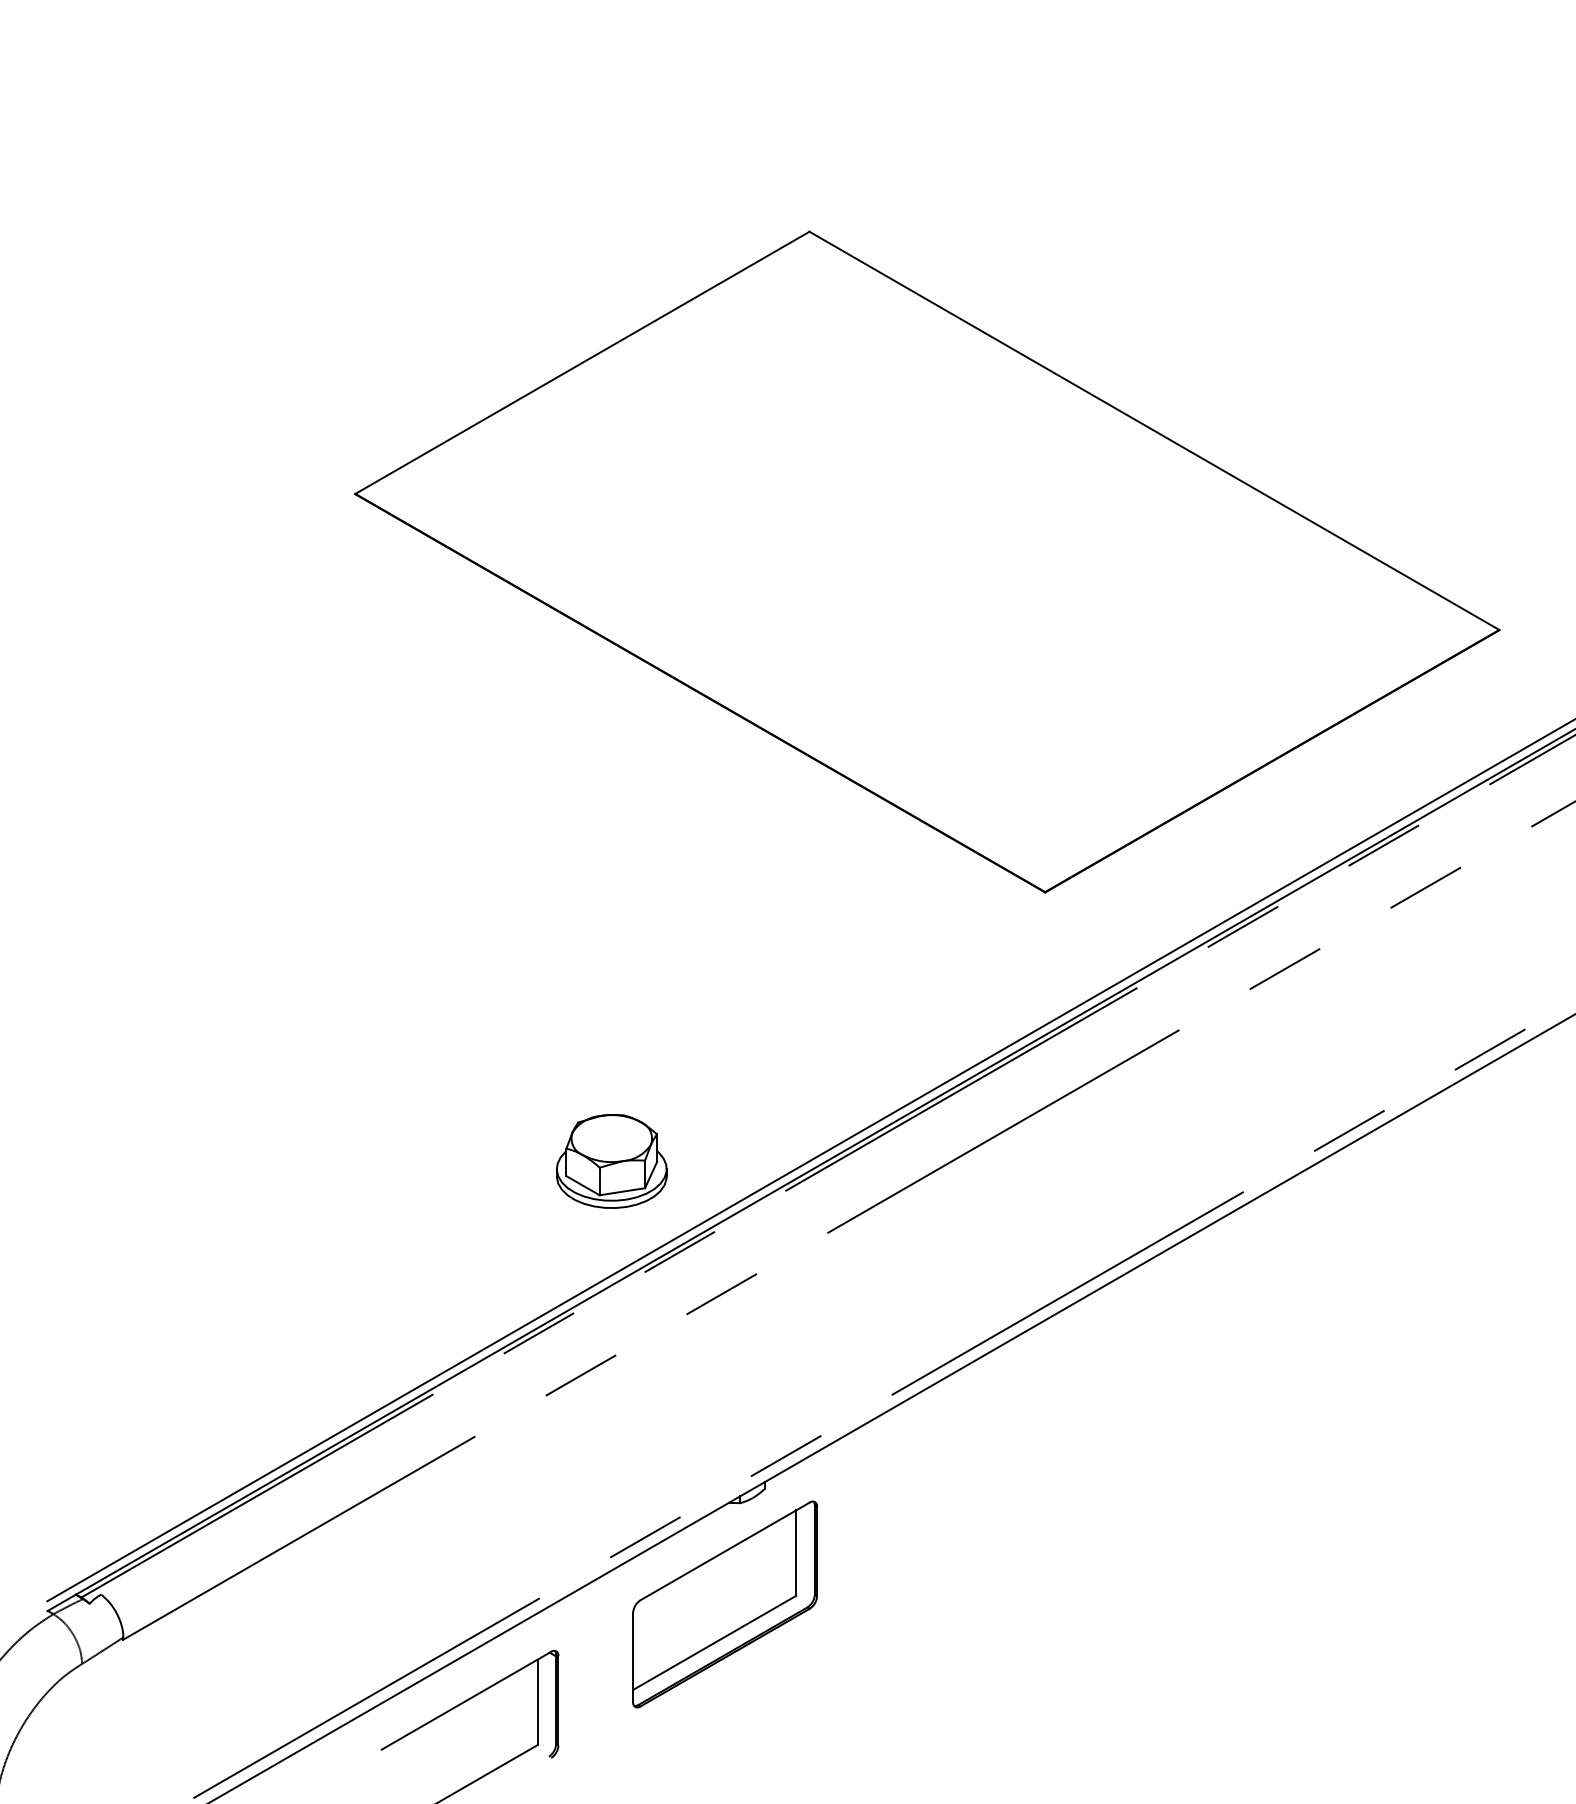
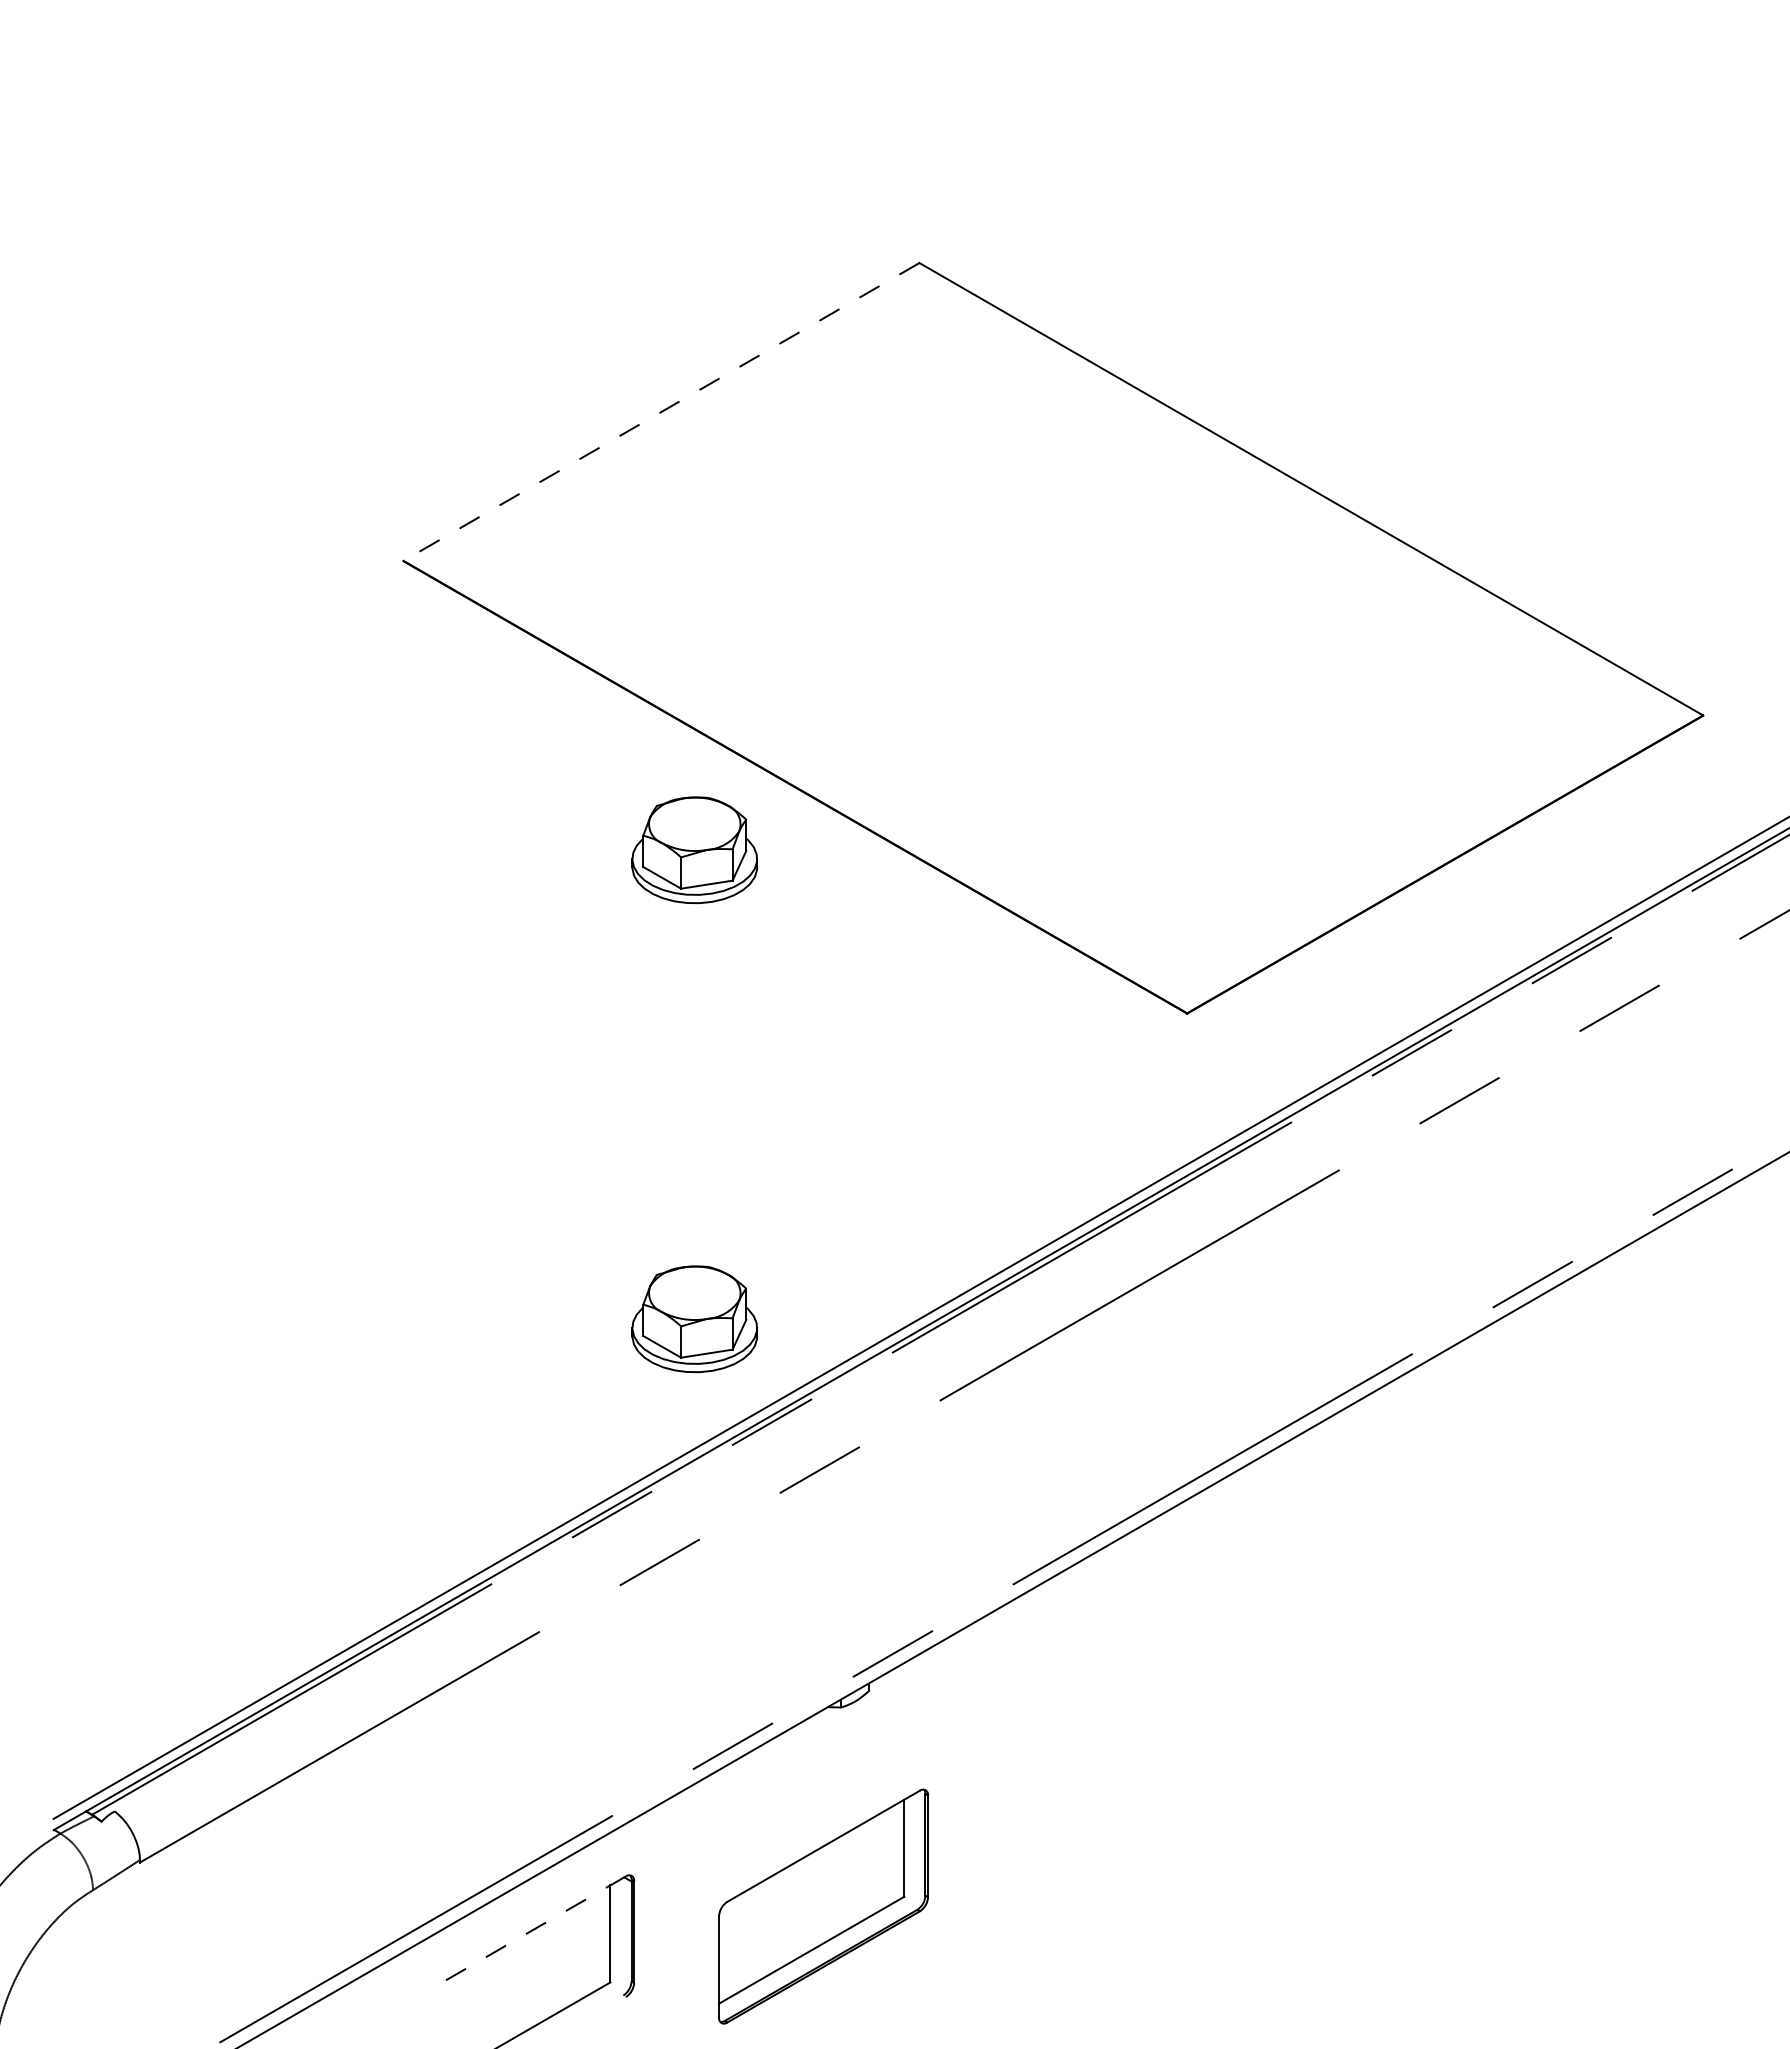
line: (582, 362) -> (661, 411), solid -> dashed
part: (611, 748) -> (694, 850), added
part: (725, 1604) -> (823, 1906), moved
line: (466, 1701) -> (529, 1932), solid -> dashed

